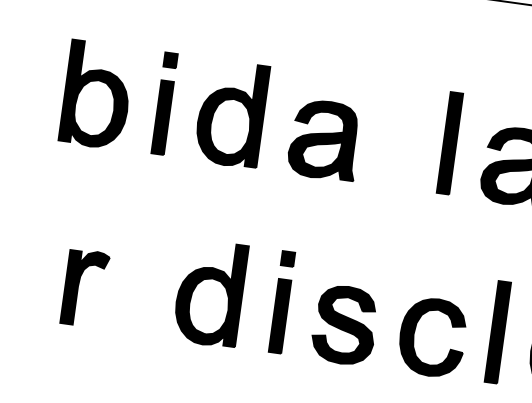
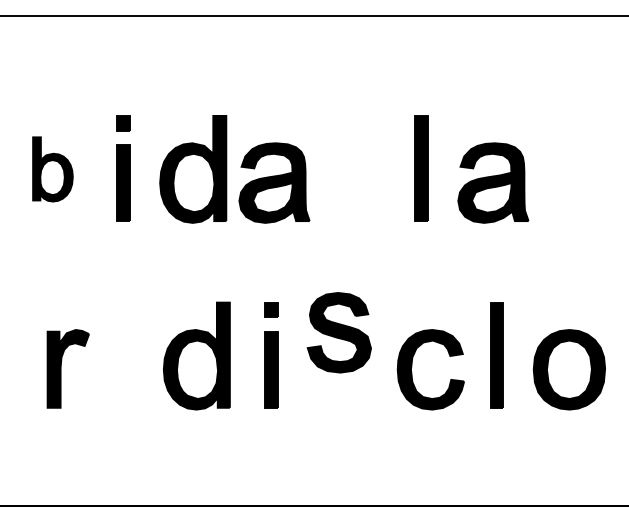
part: (96, 95) -> (52, 169), size x0.6
part: (324, 139) -> (274, 182), moved
part: (344, 324) -> (338, 332), moved

